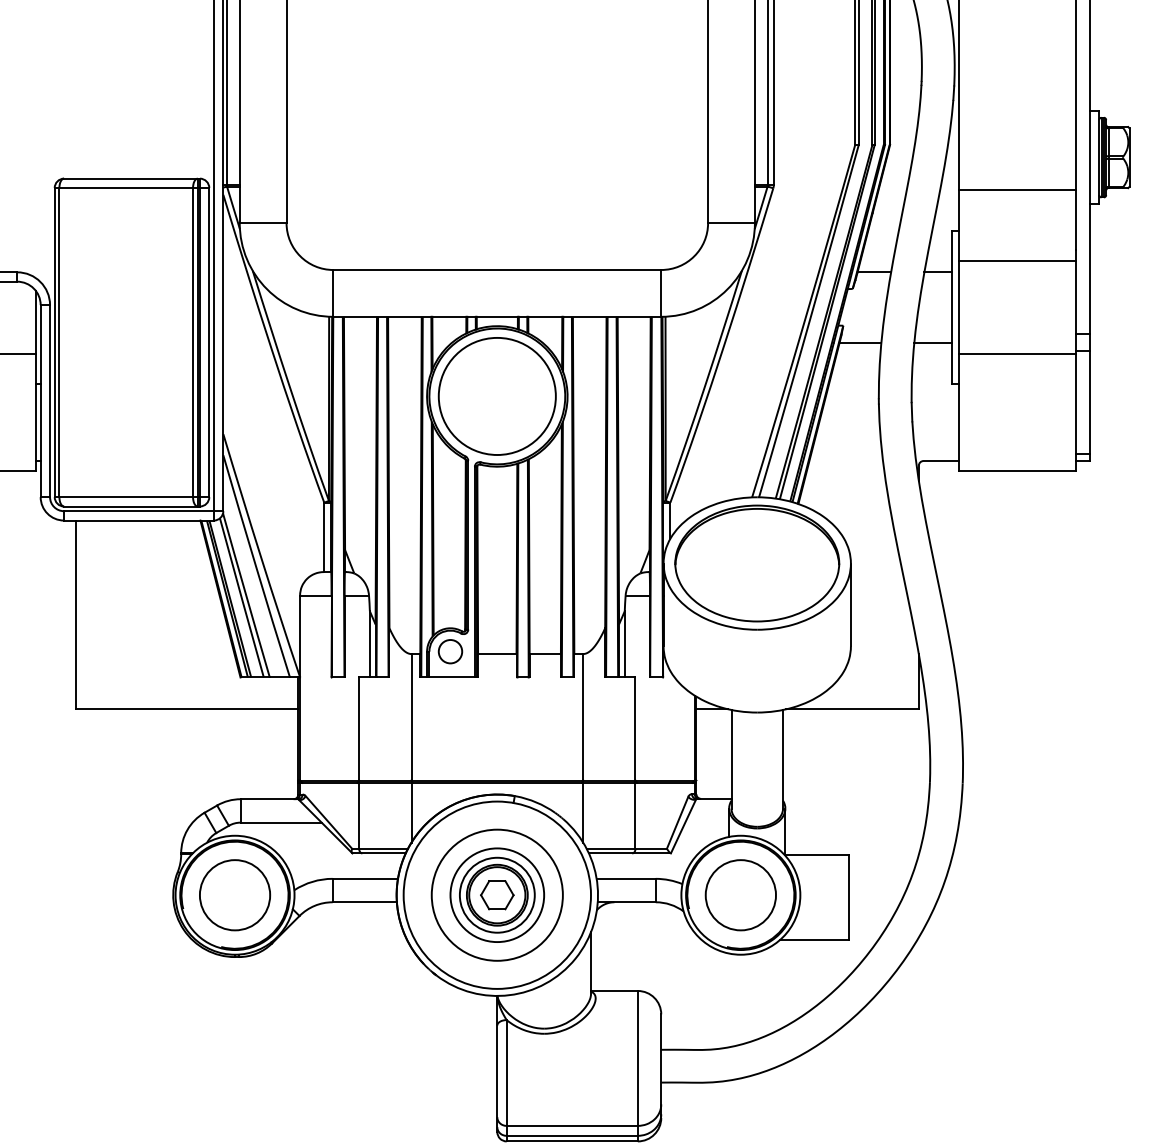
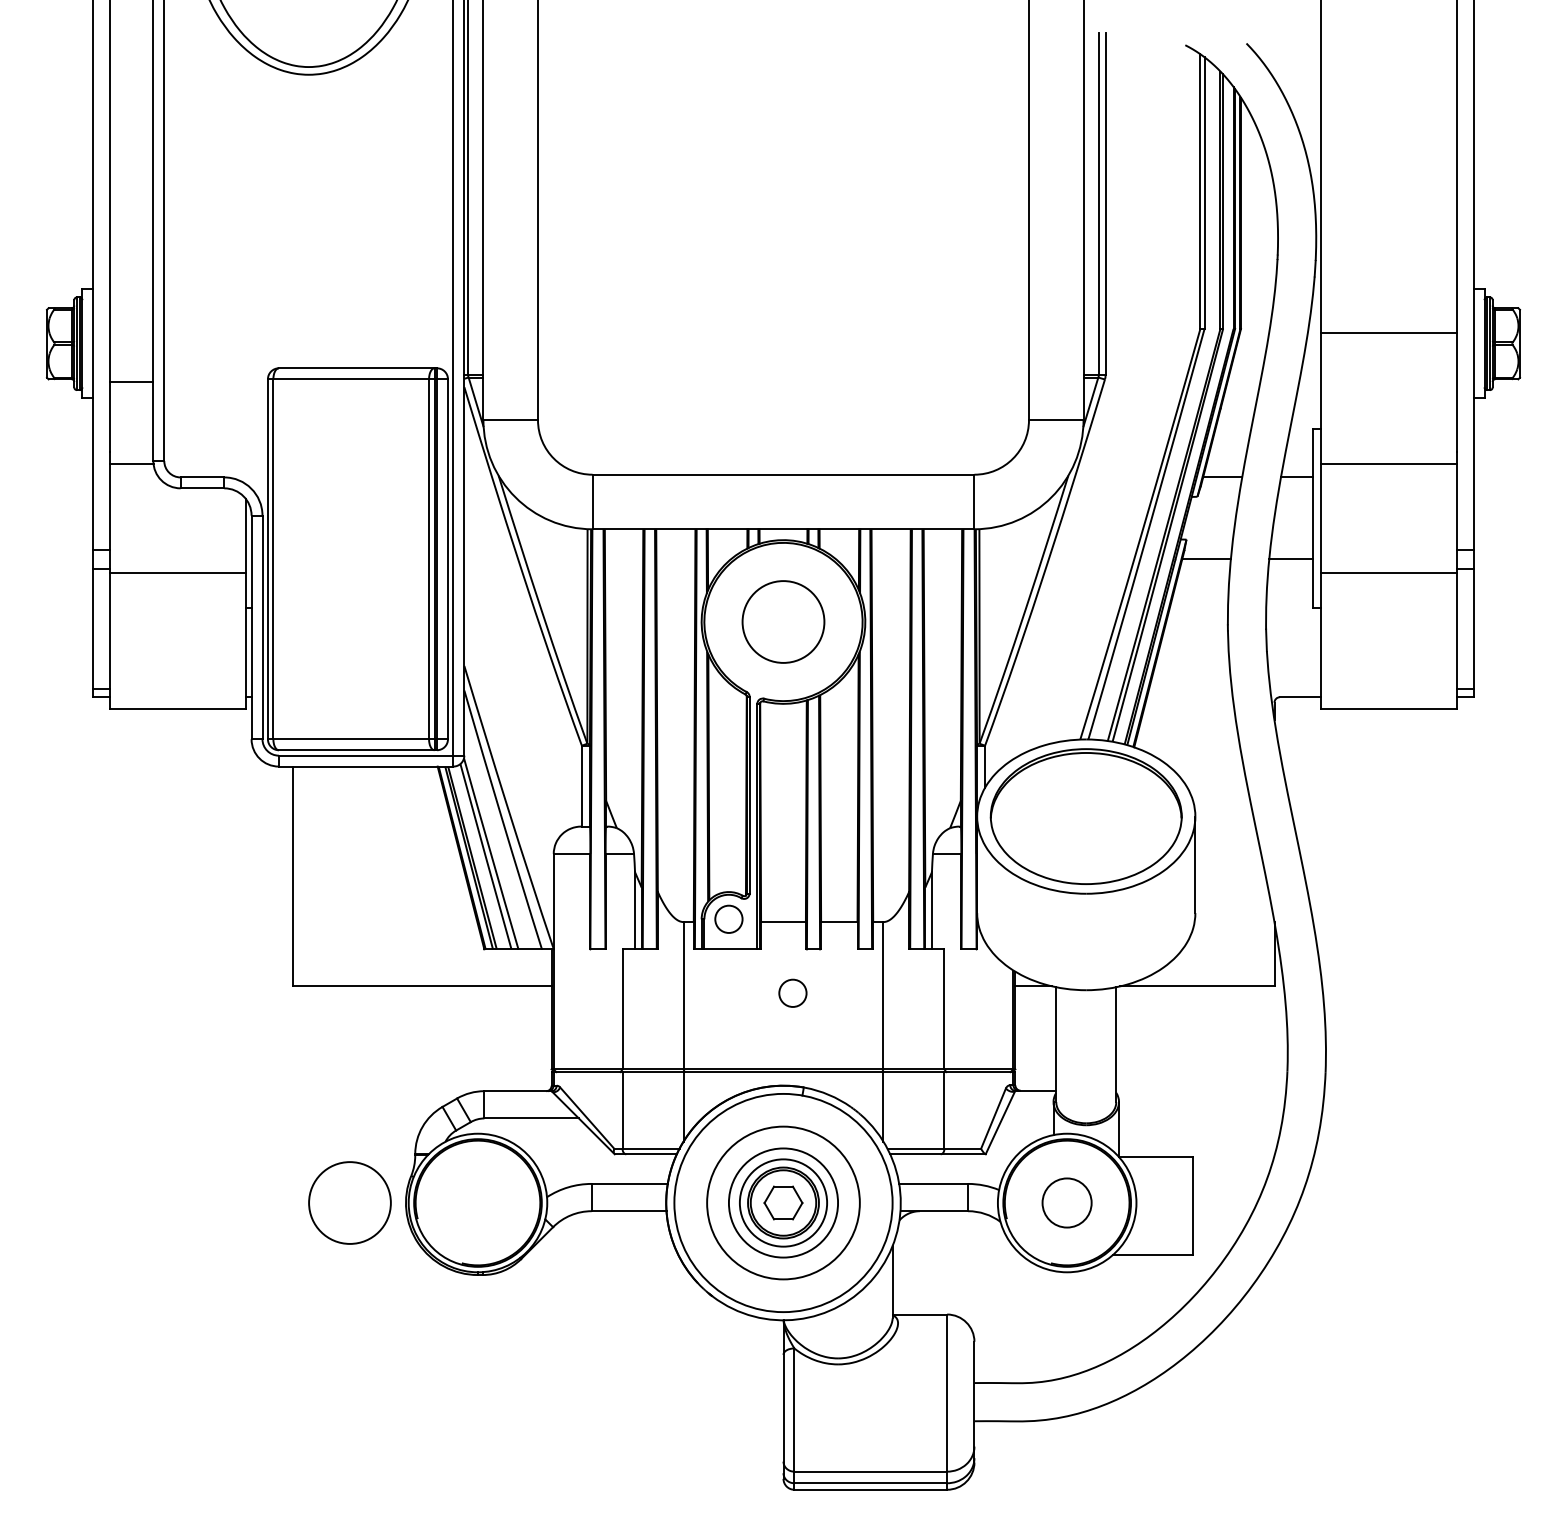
line: (1016, 189) -> (1388, 332), moved
circle: (497, 396) -> (783, 621), size x0.6
circle: (505, 714) -> (792, 992), added
circle: (234, 894) -> (349, 1202), moved
circle: (740, 894) -> (1066, 1202), size x0.6

